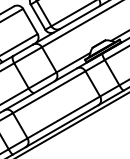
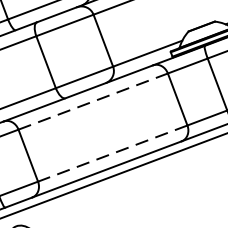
line: (49, 92) -> (93, 102), solid -> dashed
line: (63, 117) -> (112, 153), solid -> dashed

